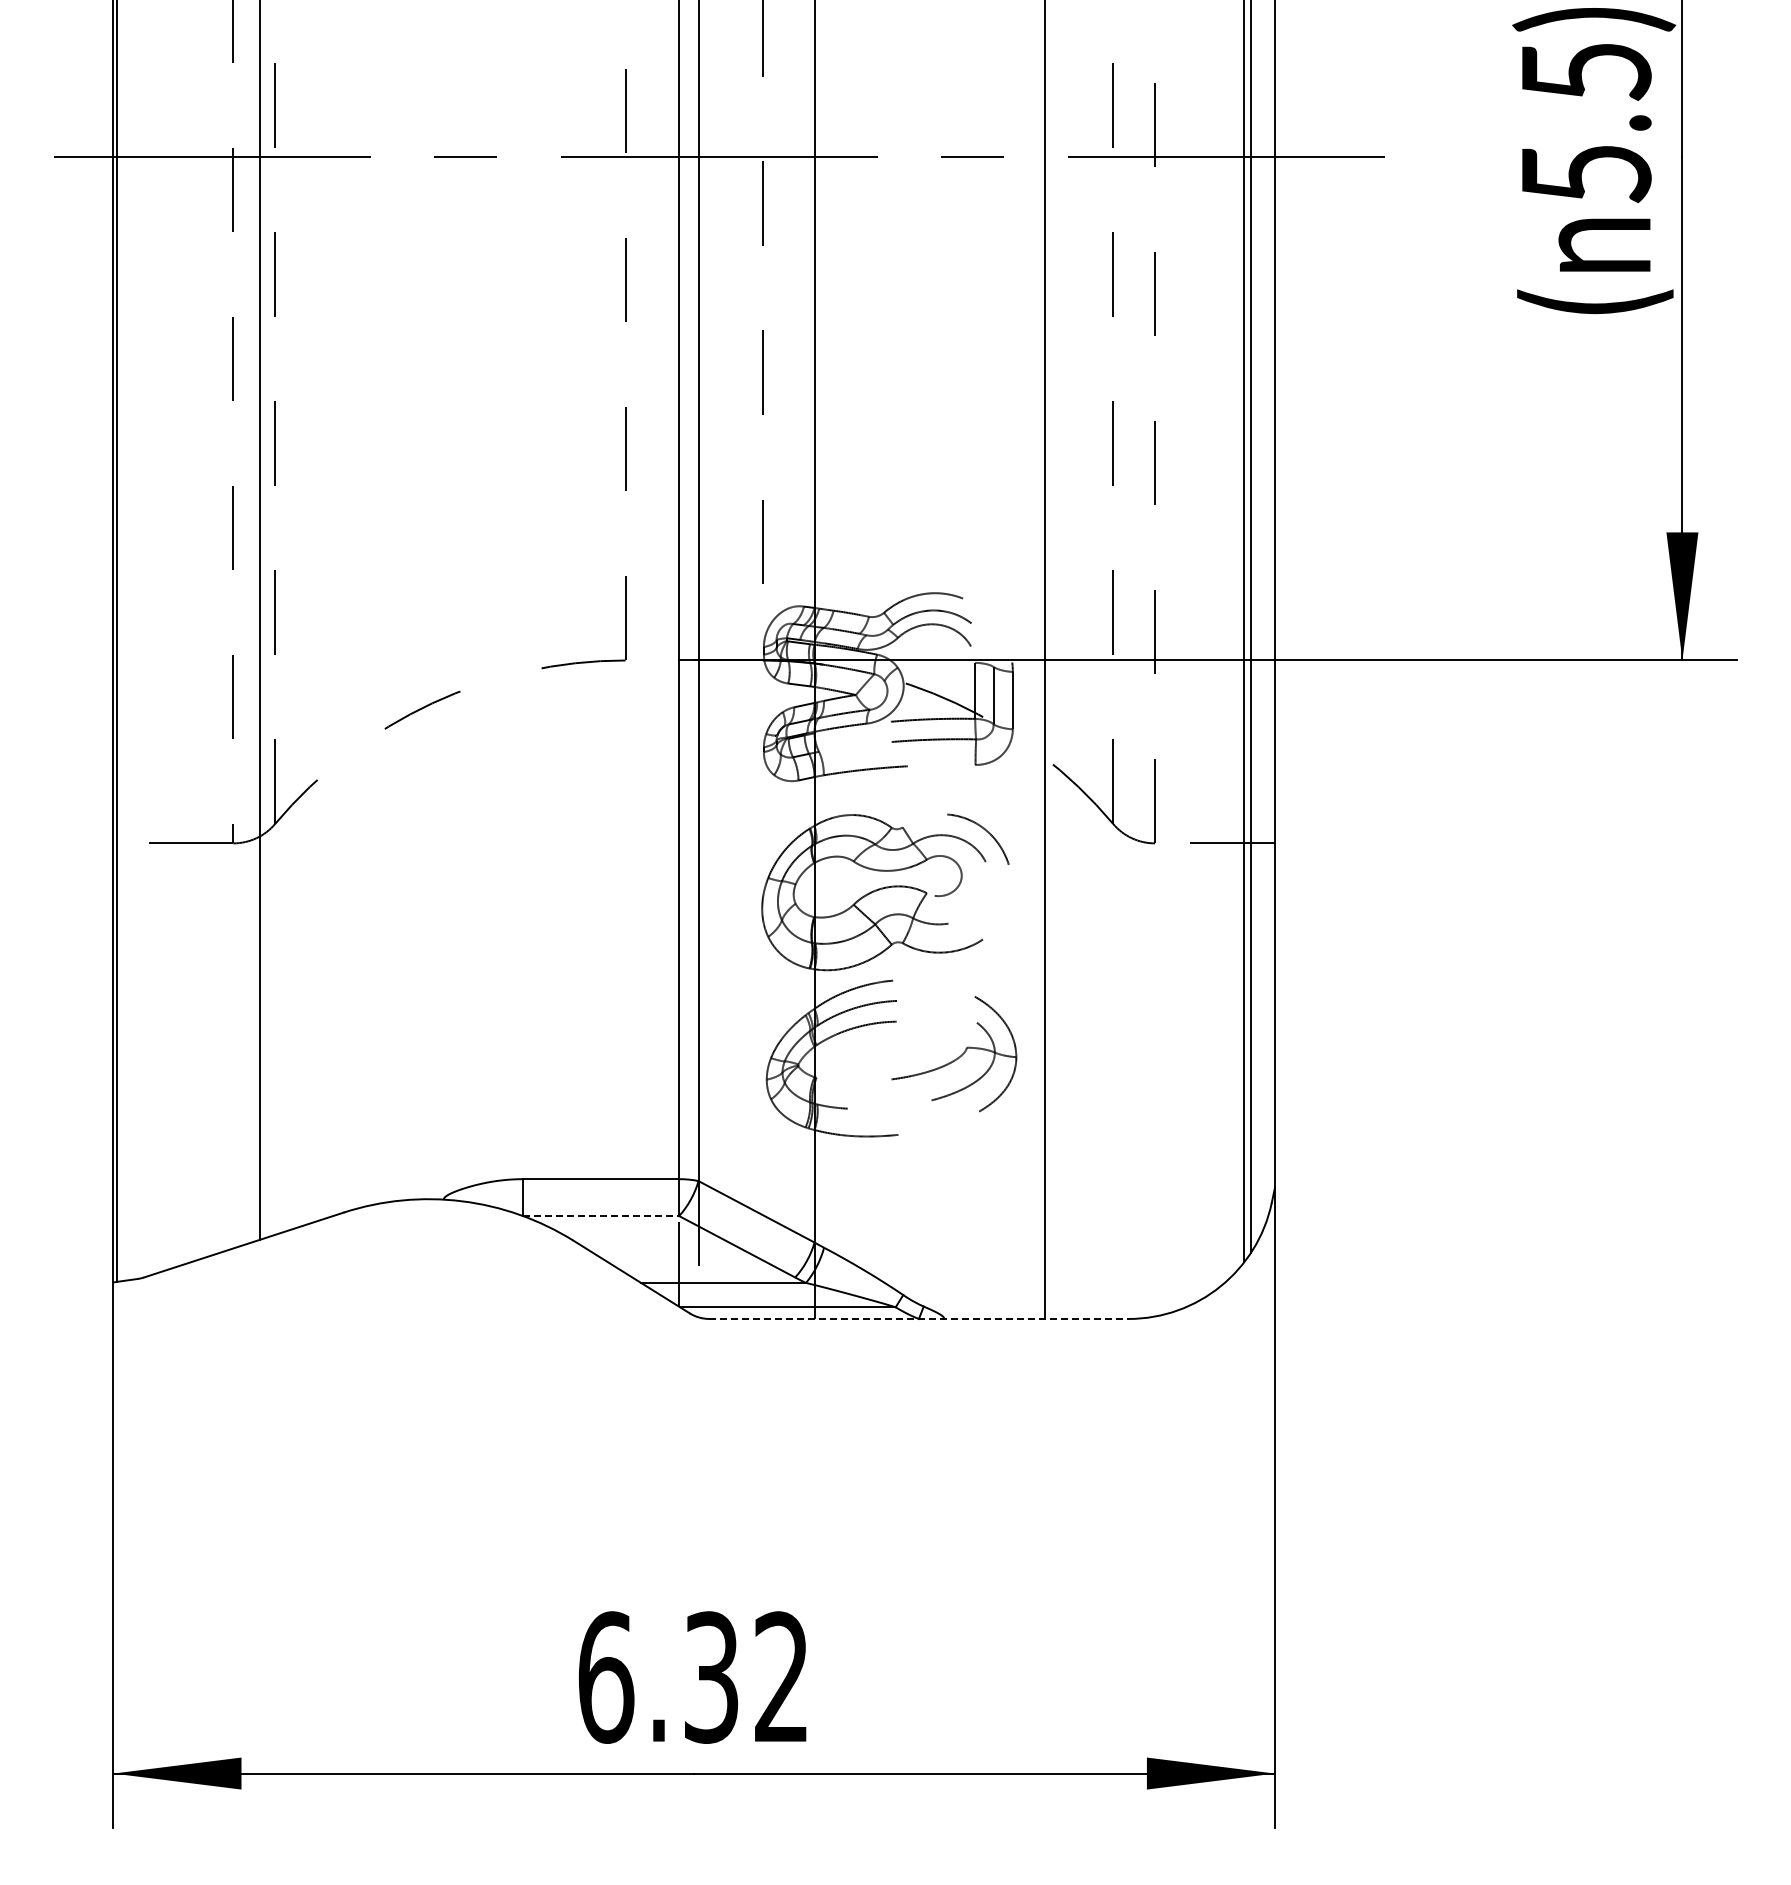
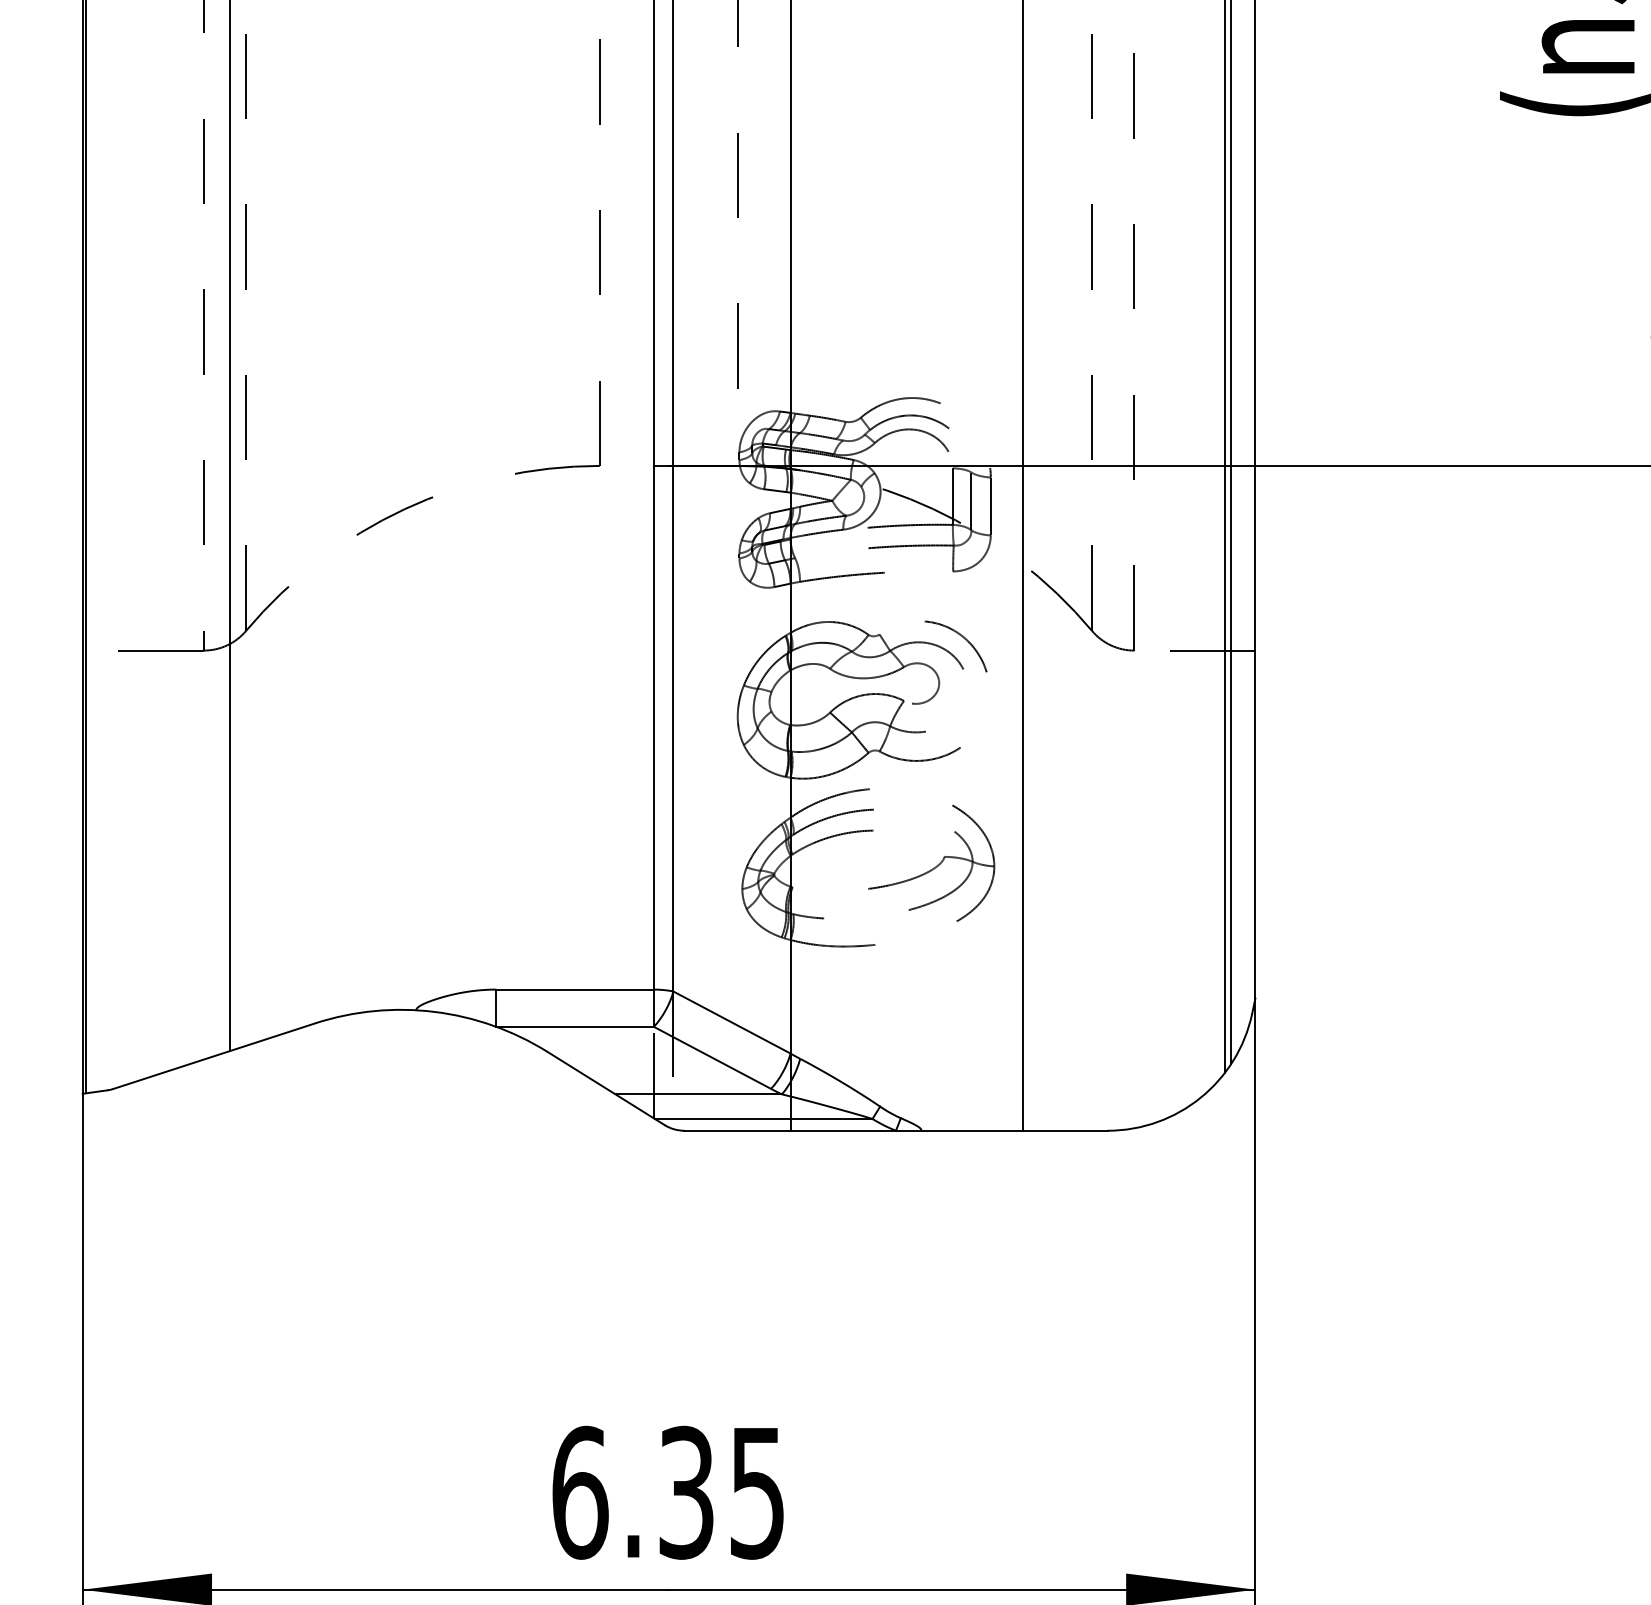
line: (601, 1216) -> (575, 1027), dashed -> solid
line: (918, 1318) -> (895, 1130), dashed -> solid
text: (781, 1677) -> (757, 1492), 6.32 -> 6.35

